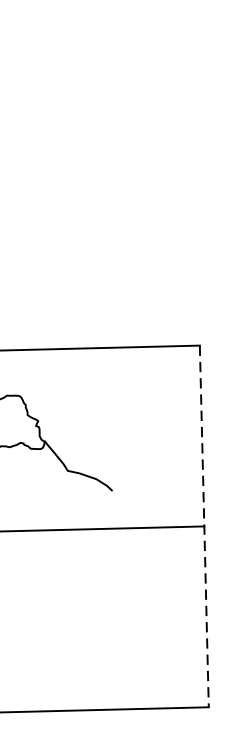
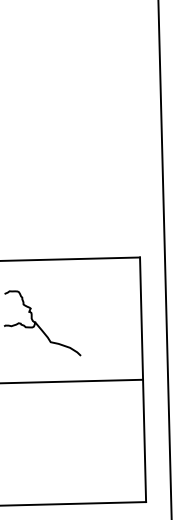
line: (204, 527) -> (143, 380), dashed -> solid

